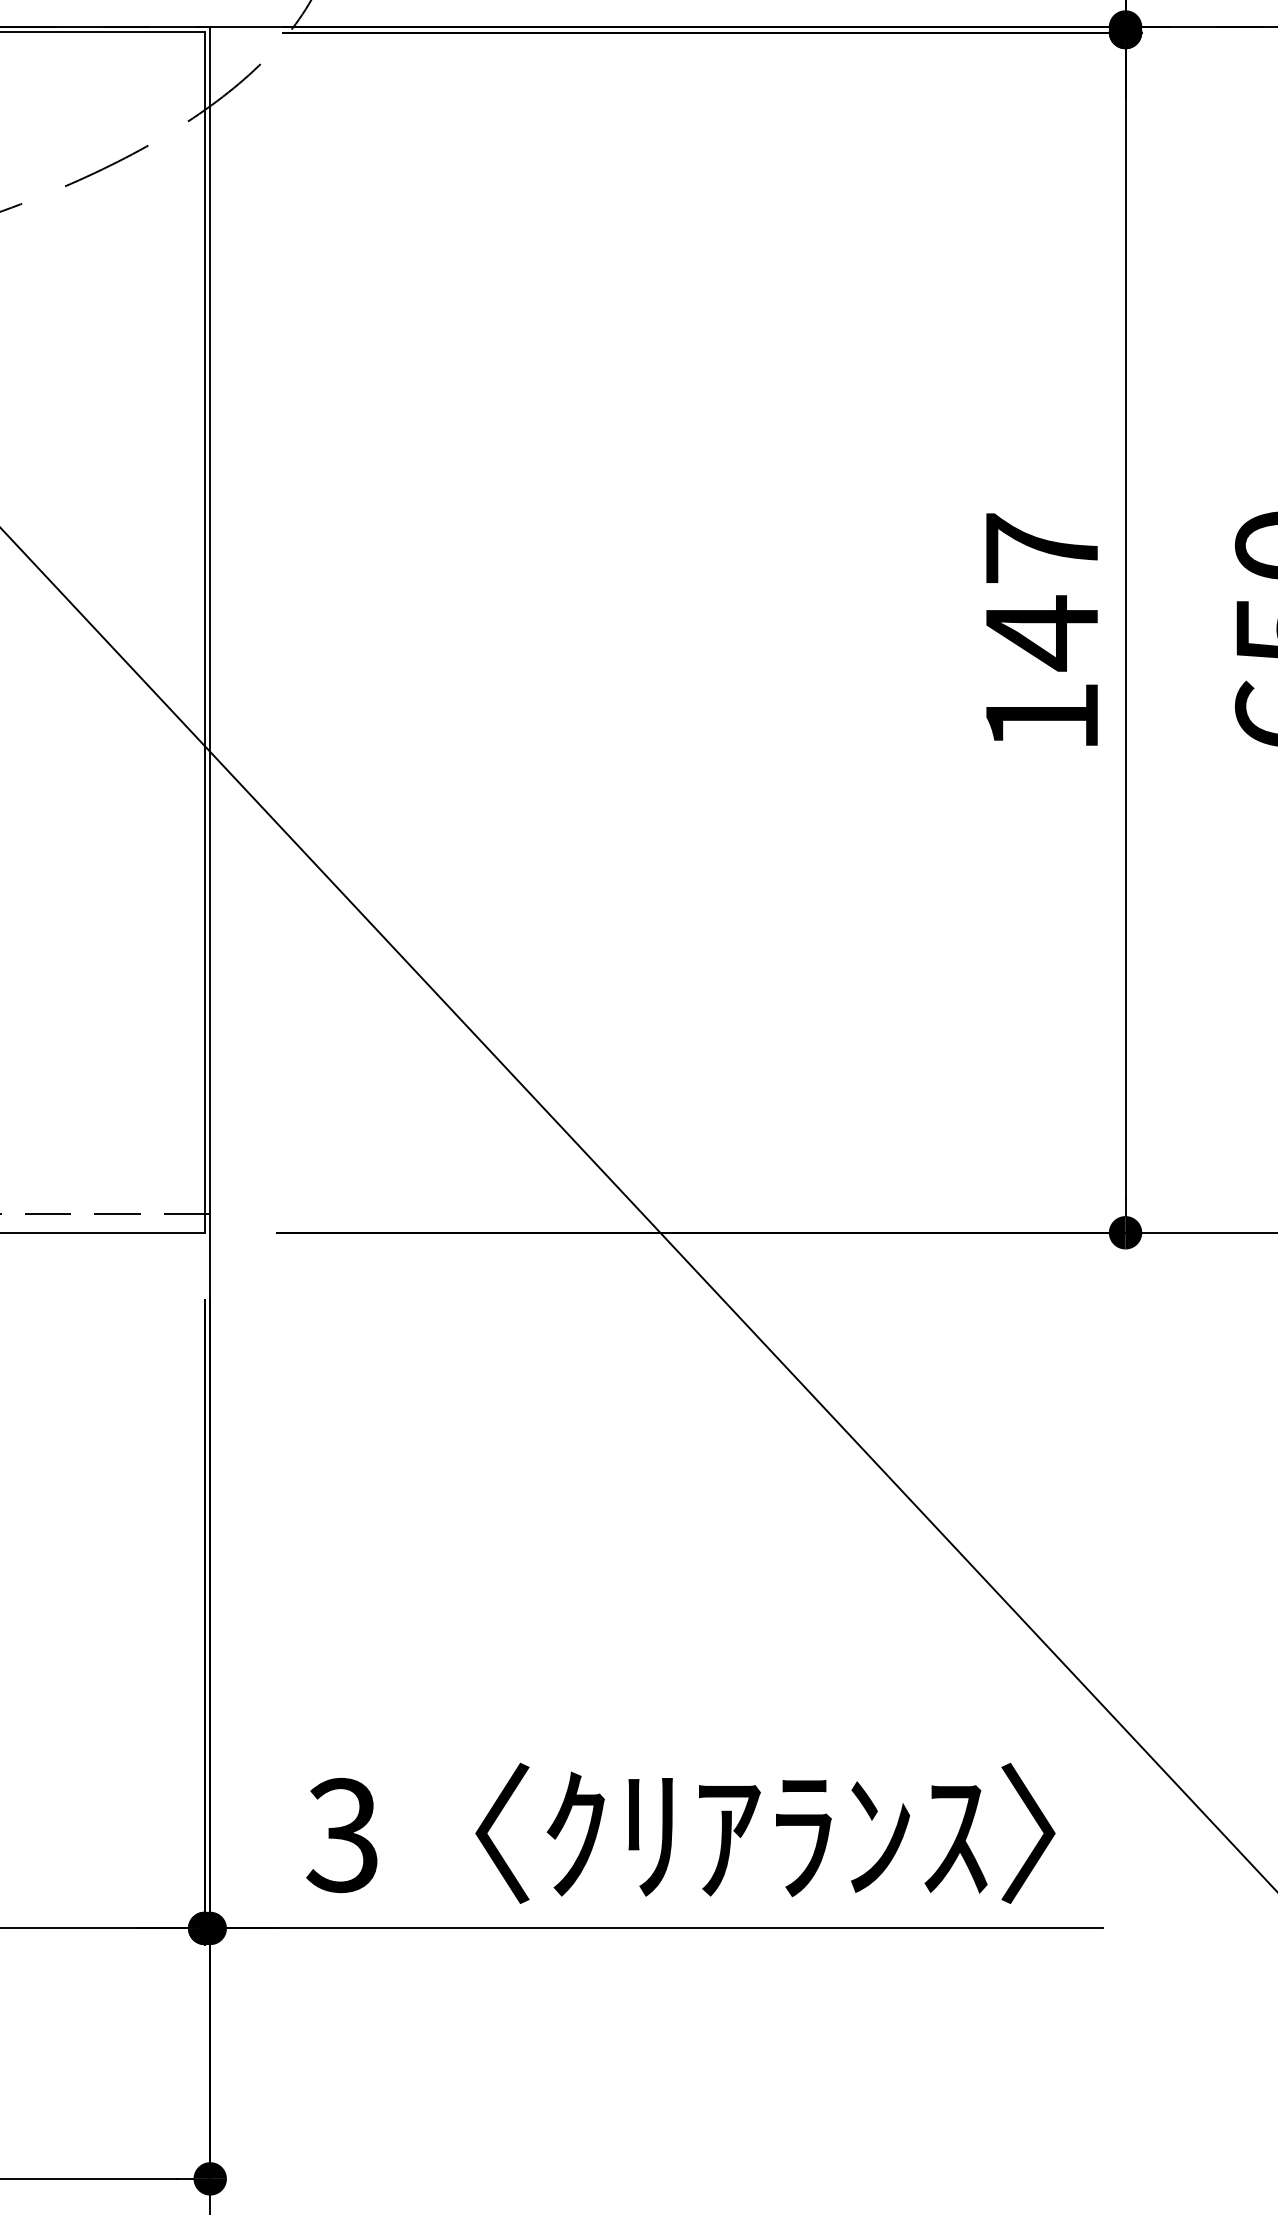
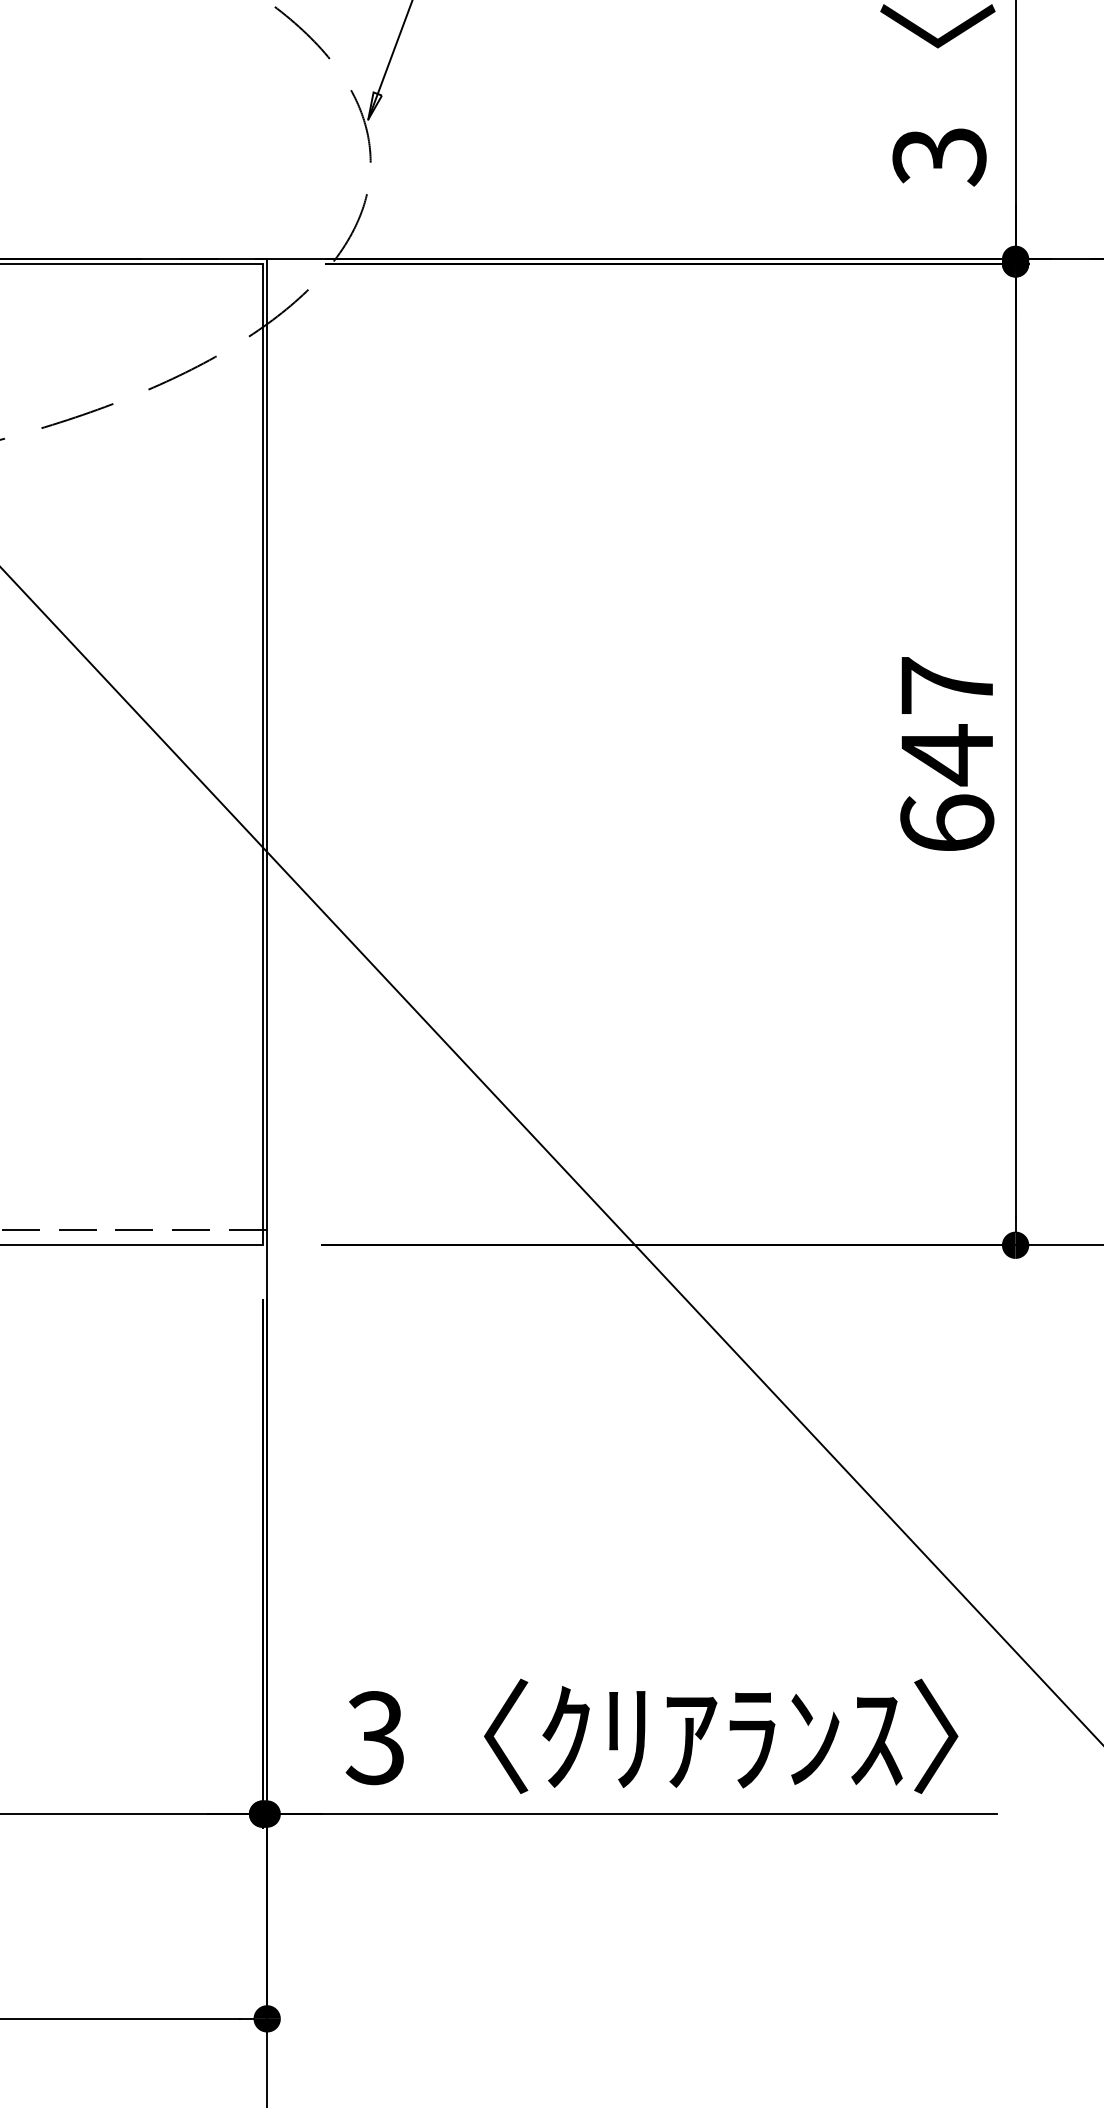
text: (1042, 715) -> (947, 822), 147 -> 647

